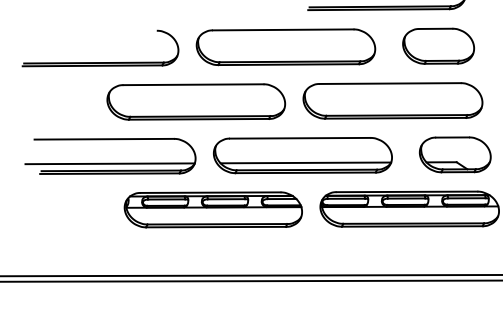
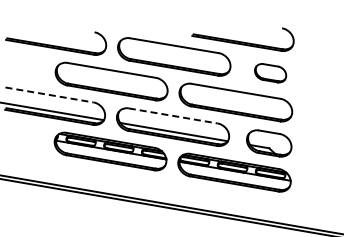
part: (438, 46) -> (270, 73), size x0.7
line: (300, 137) -> (173, 115), solid -> dashed
line: (104, 138) -> (49, 94), solid -> dashed

